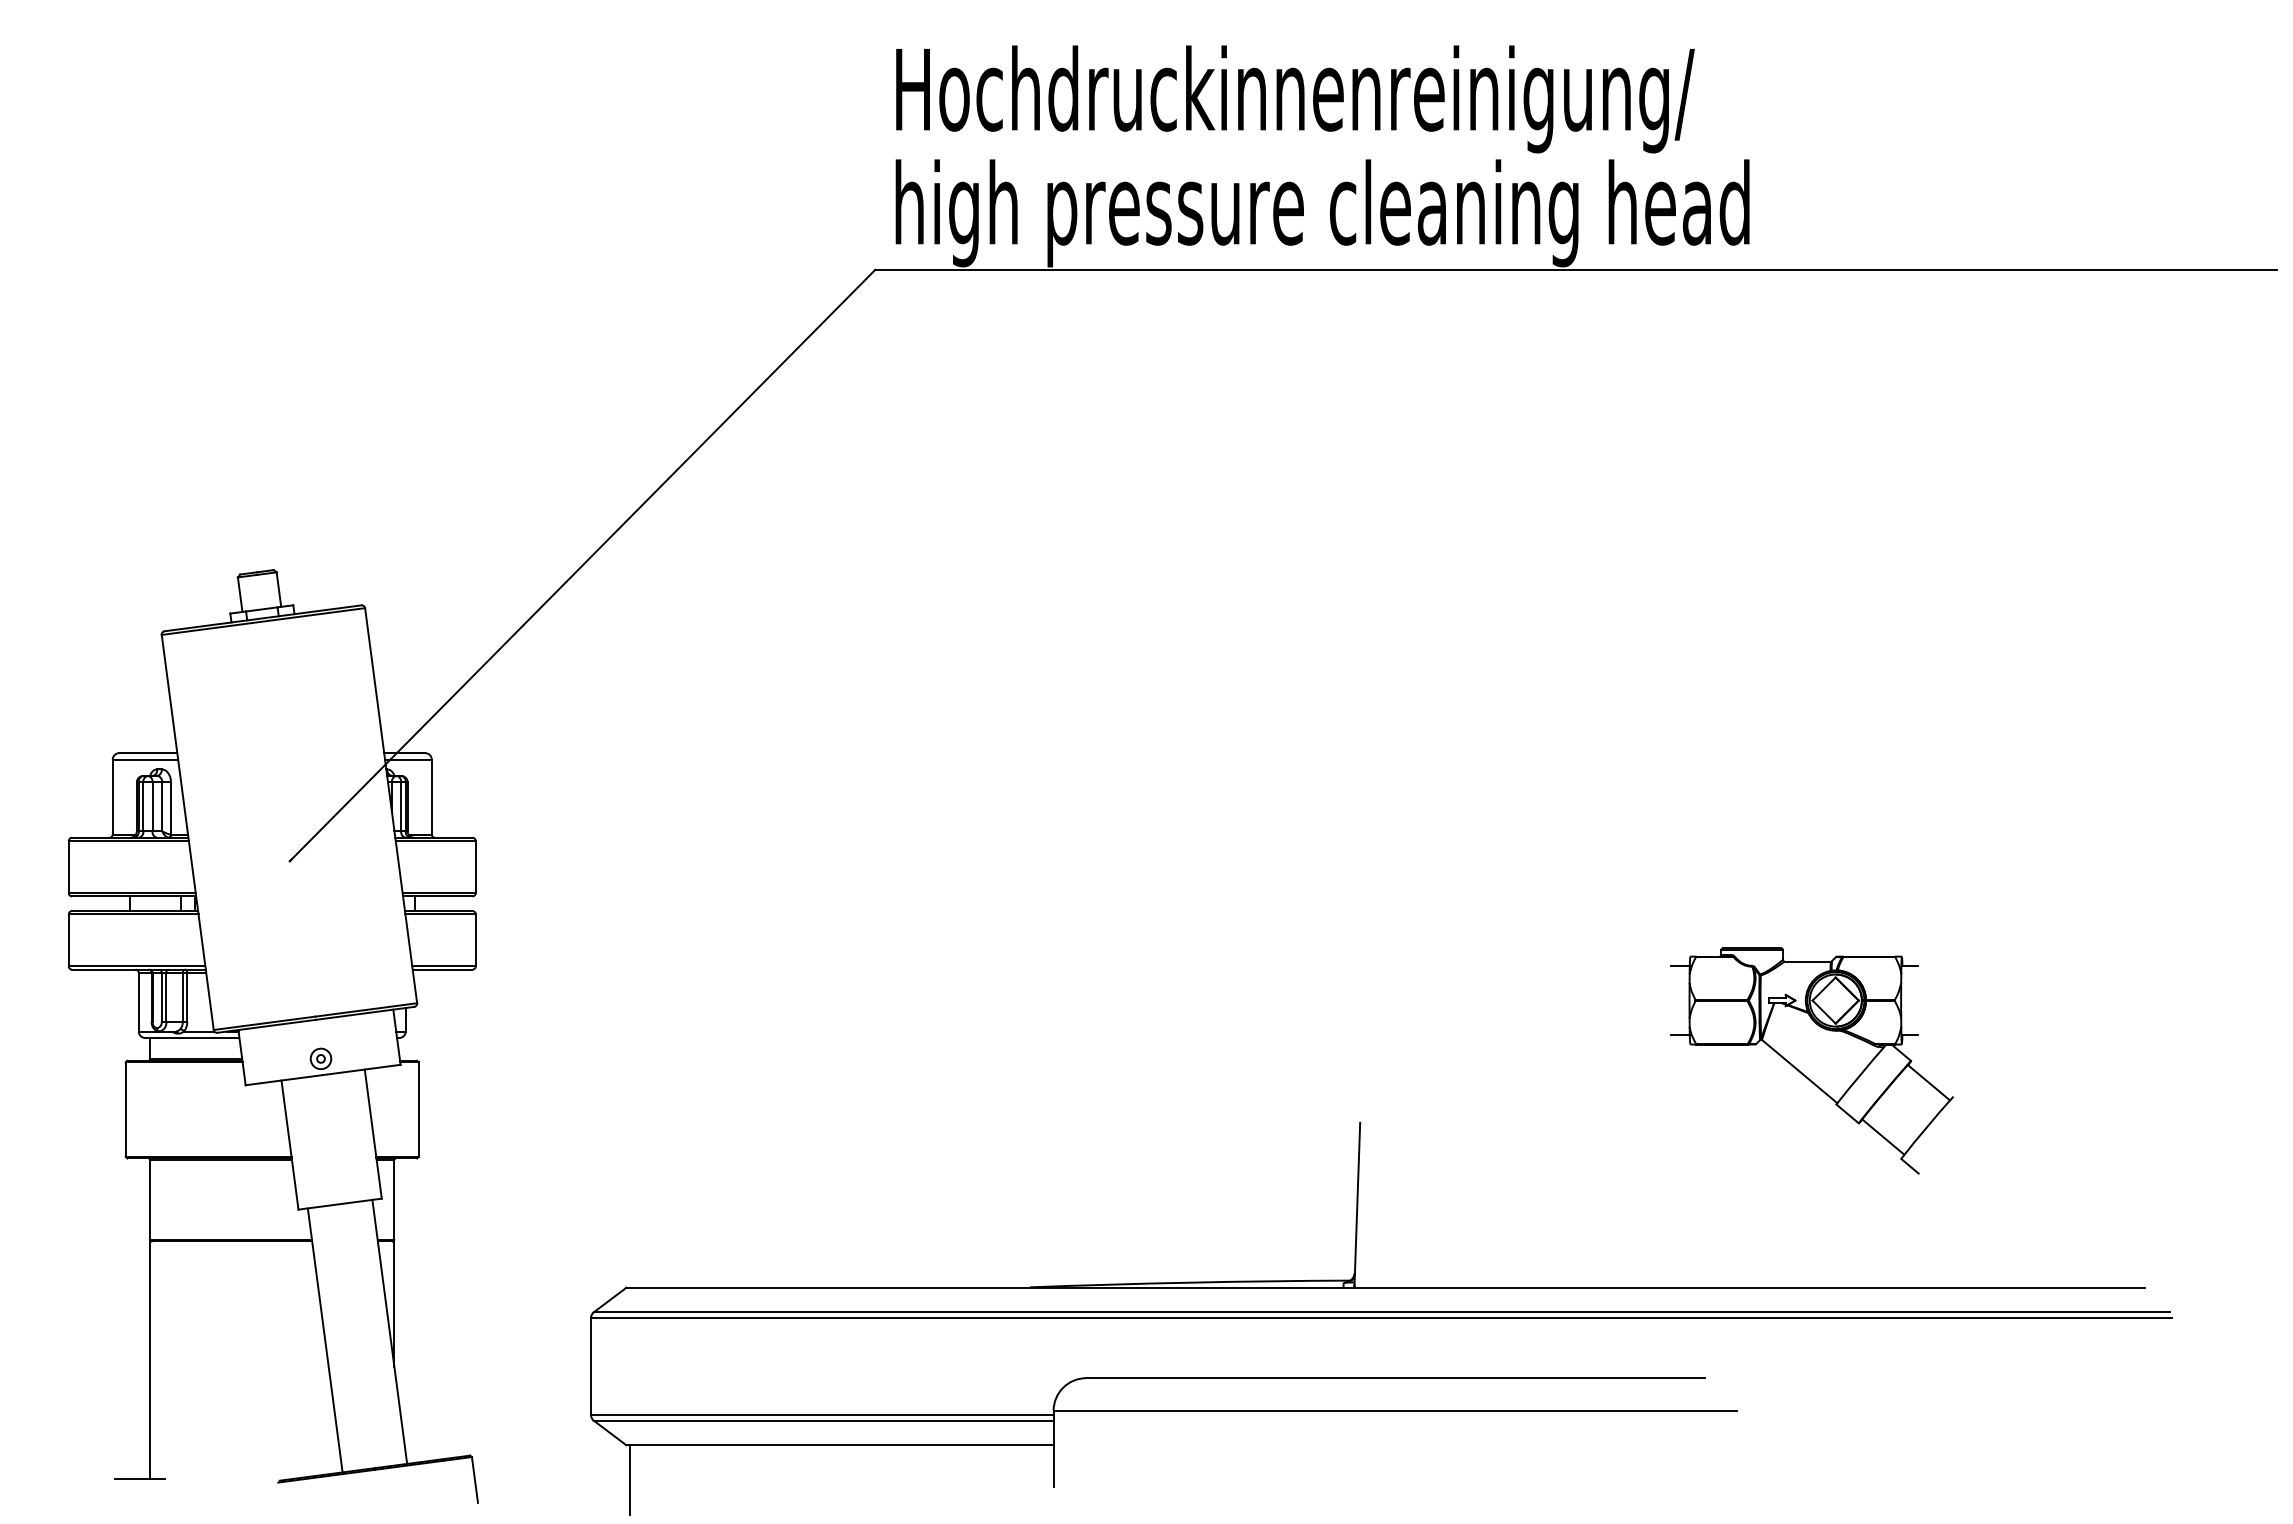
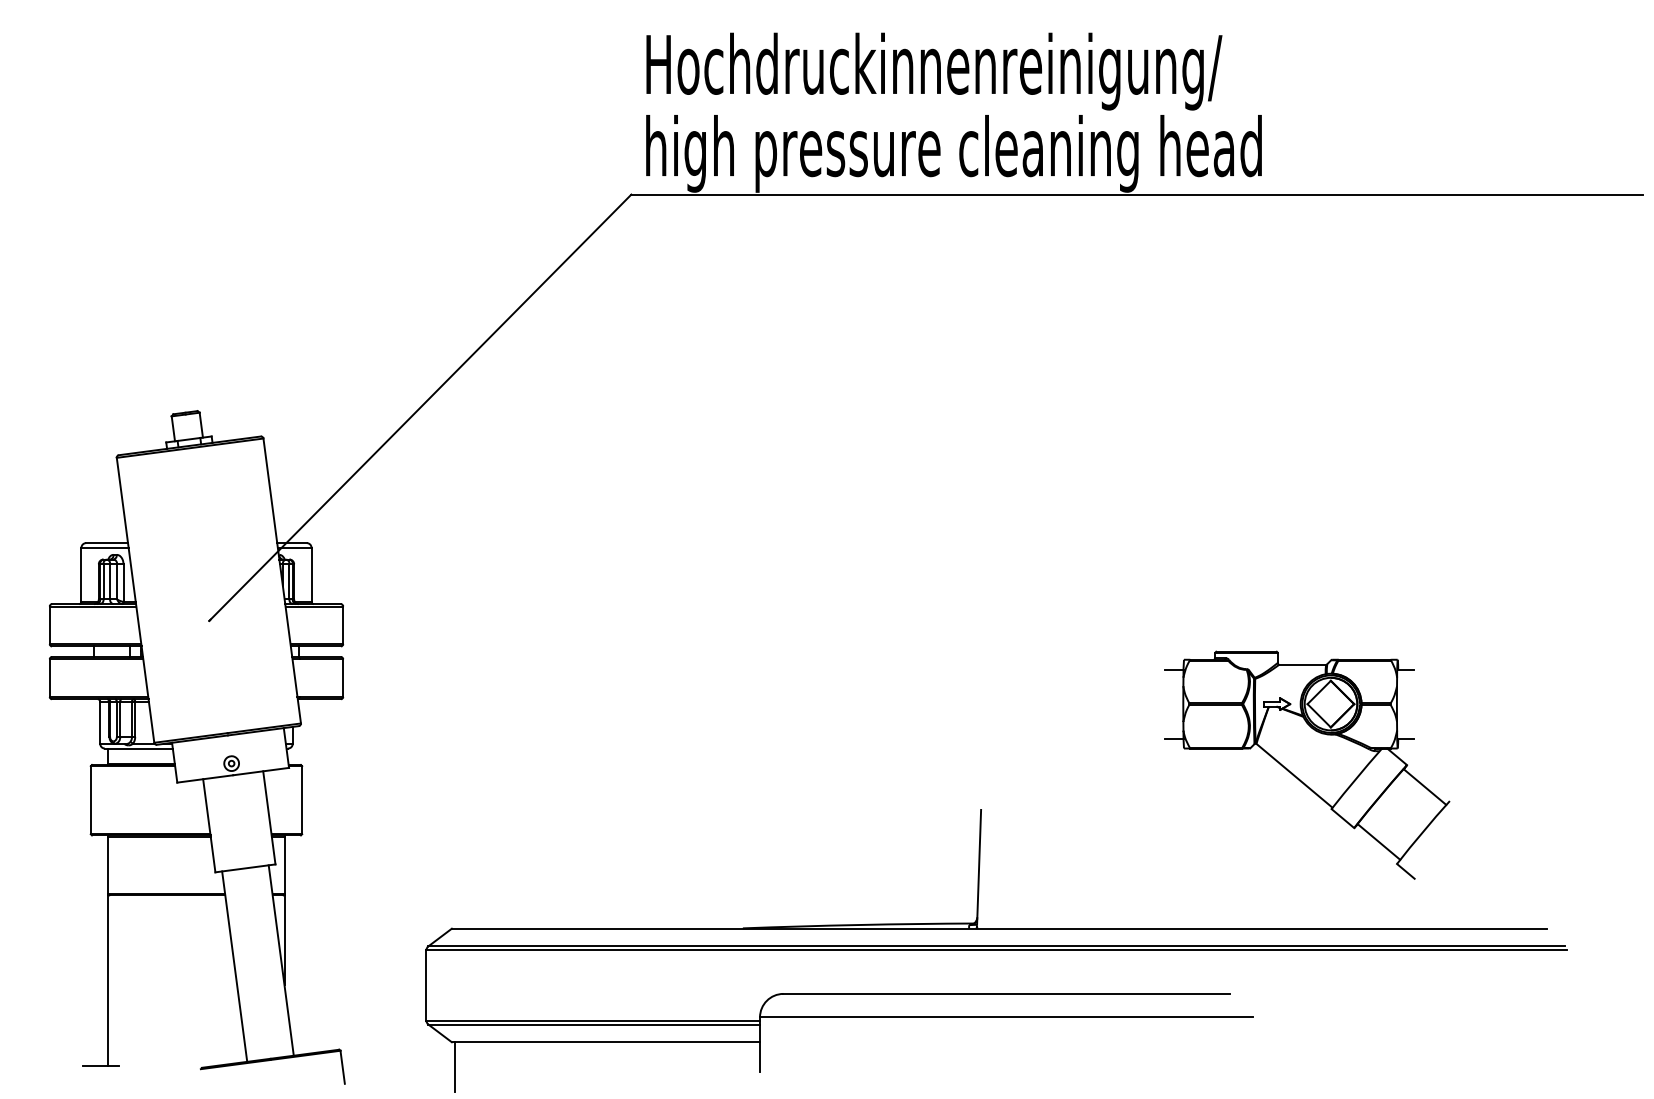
part: (1811, 1060) -> (1306, 764), size x1.4

